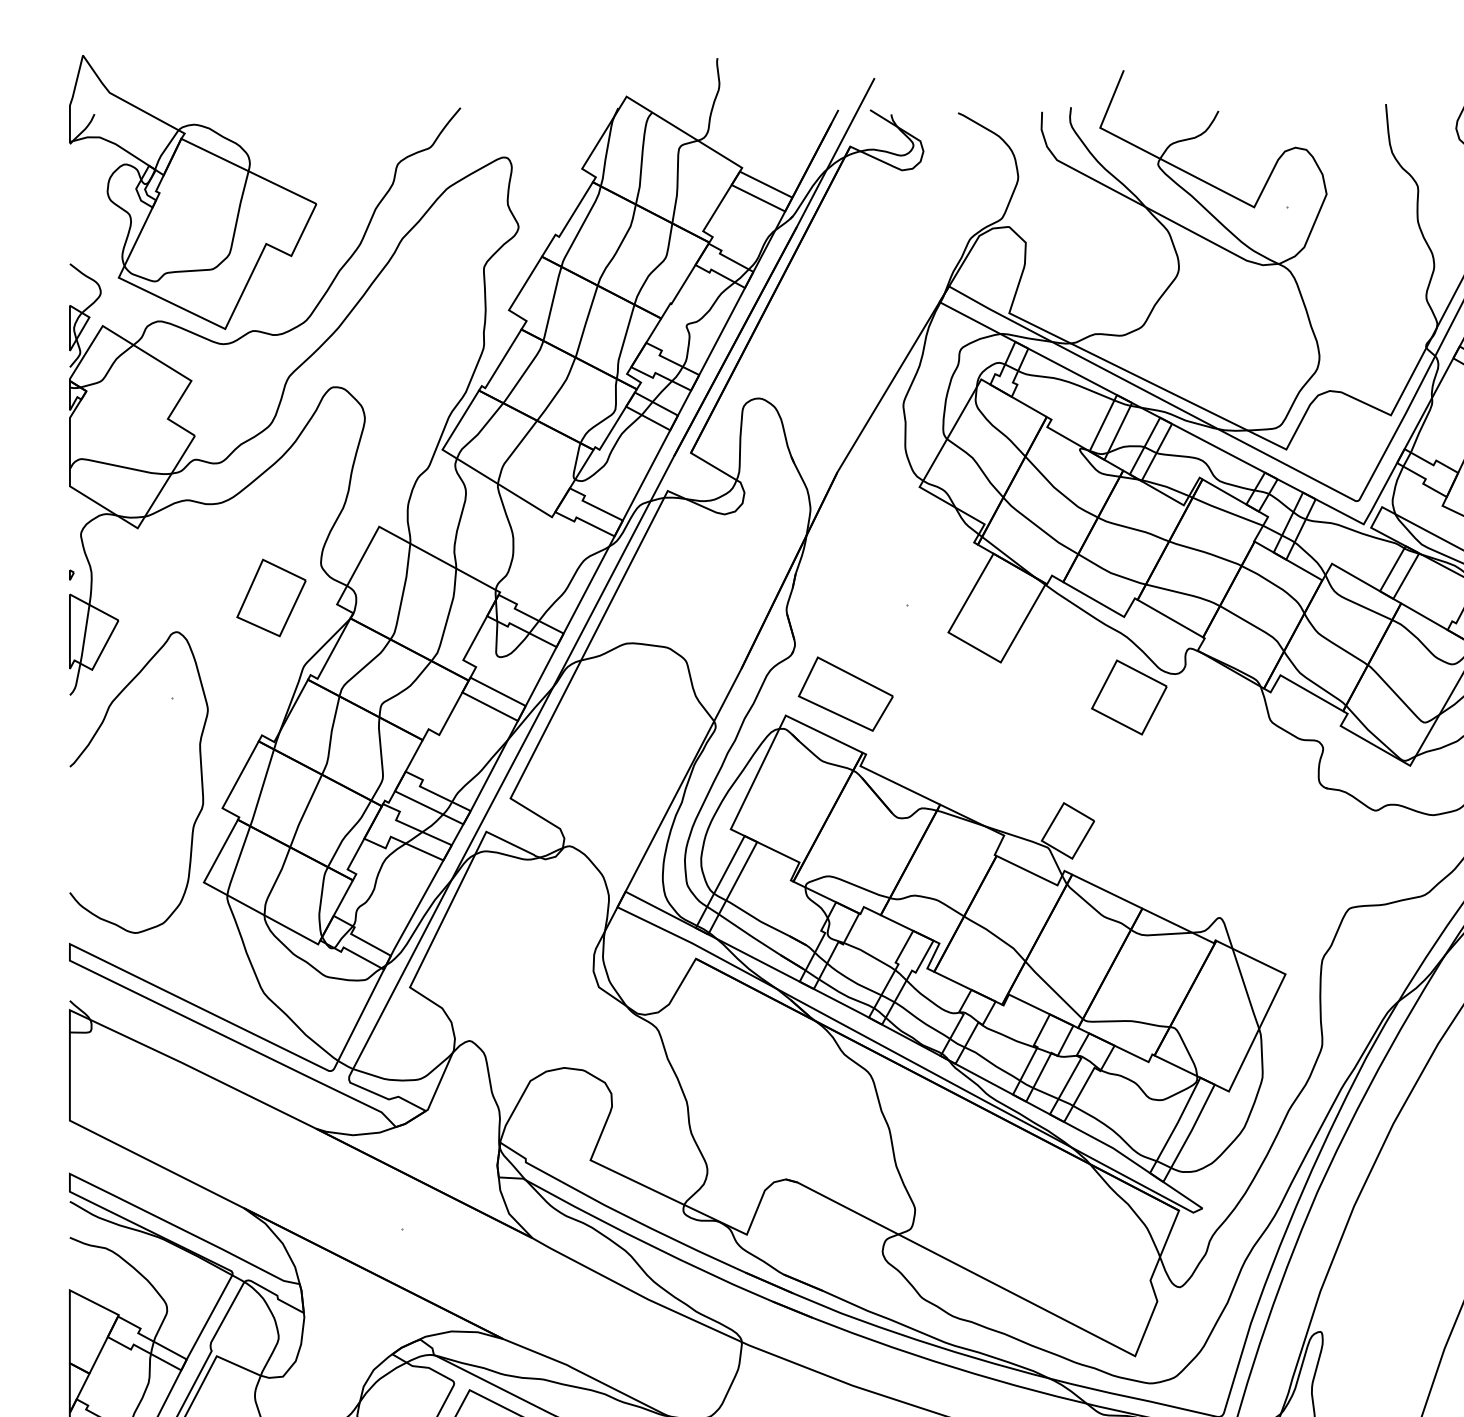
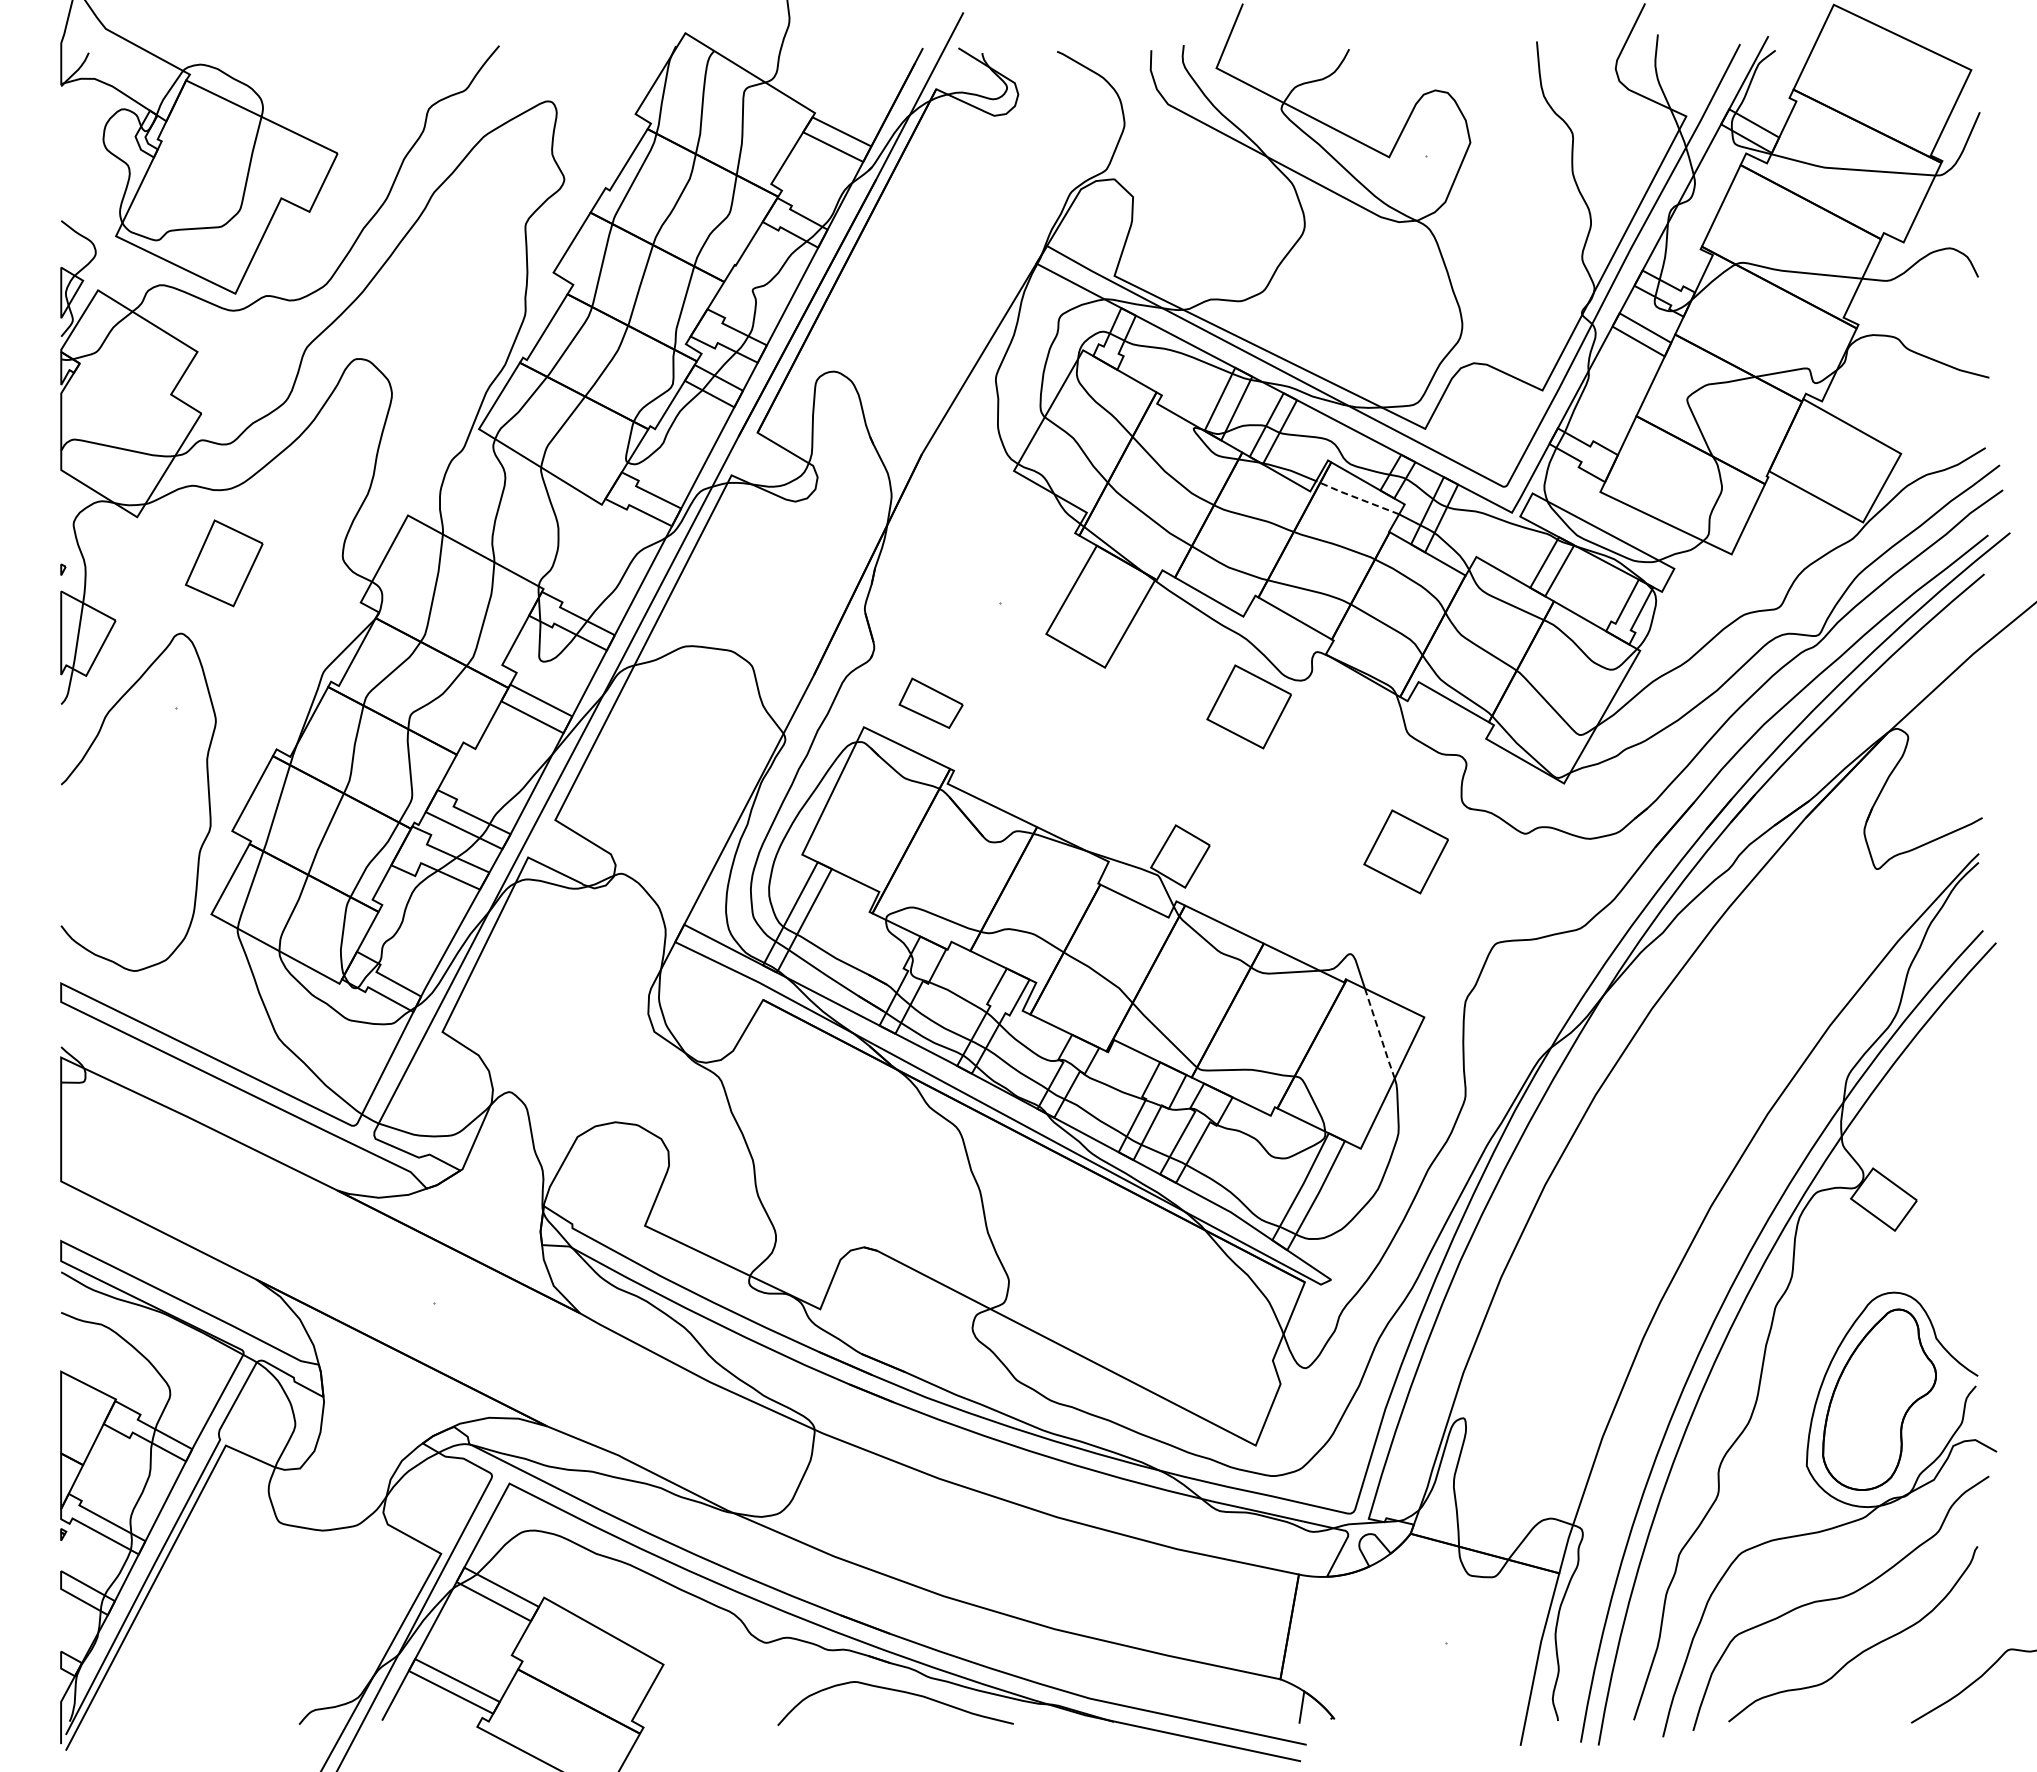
line: (1225, 510) -> (1356, 497), solid -> dashed
part: (270, 598) -> (223, 563), moved
part: (845, 694) -> (930, 703), size x0.6
part: (1268, 826) -> (1405, 851), added
line: (1246, 989) -> (1380, 1034), solid -> dashed

